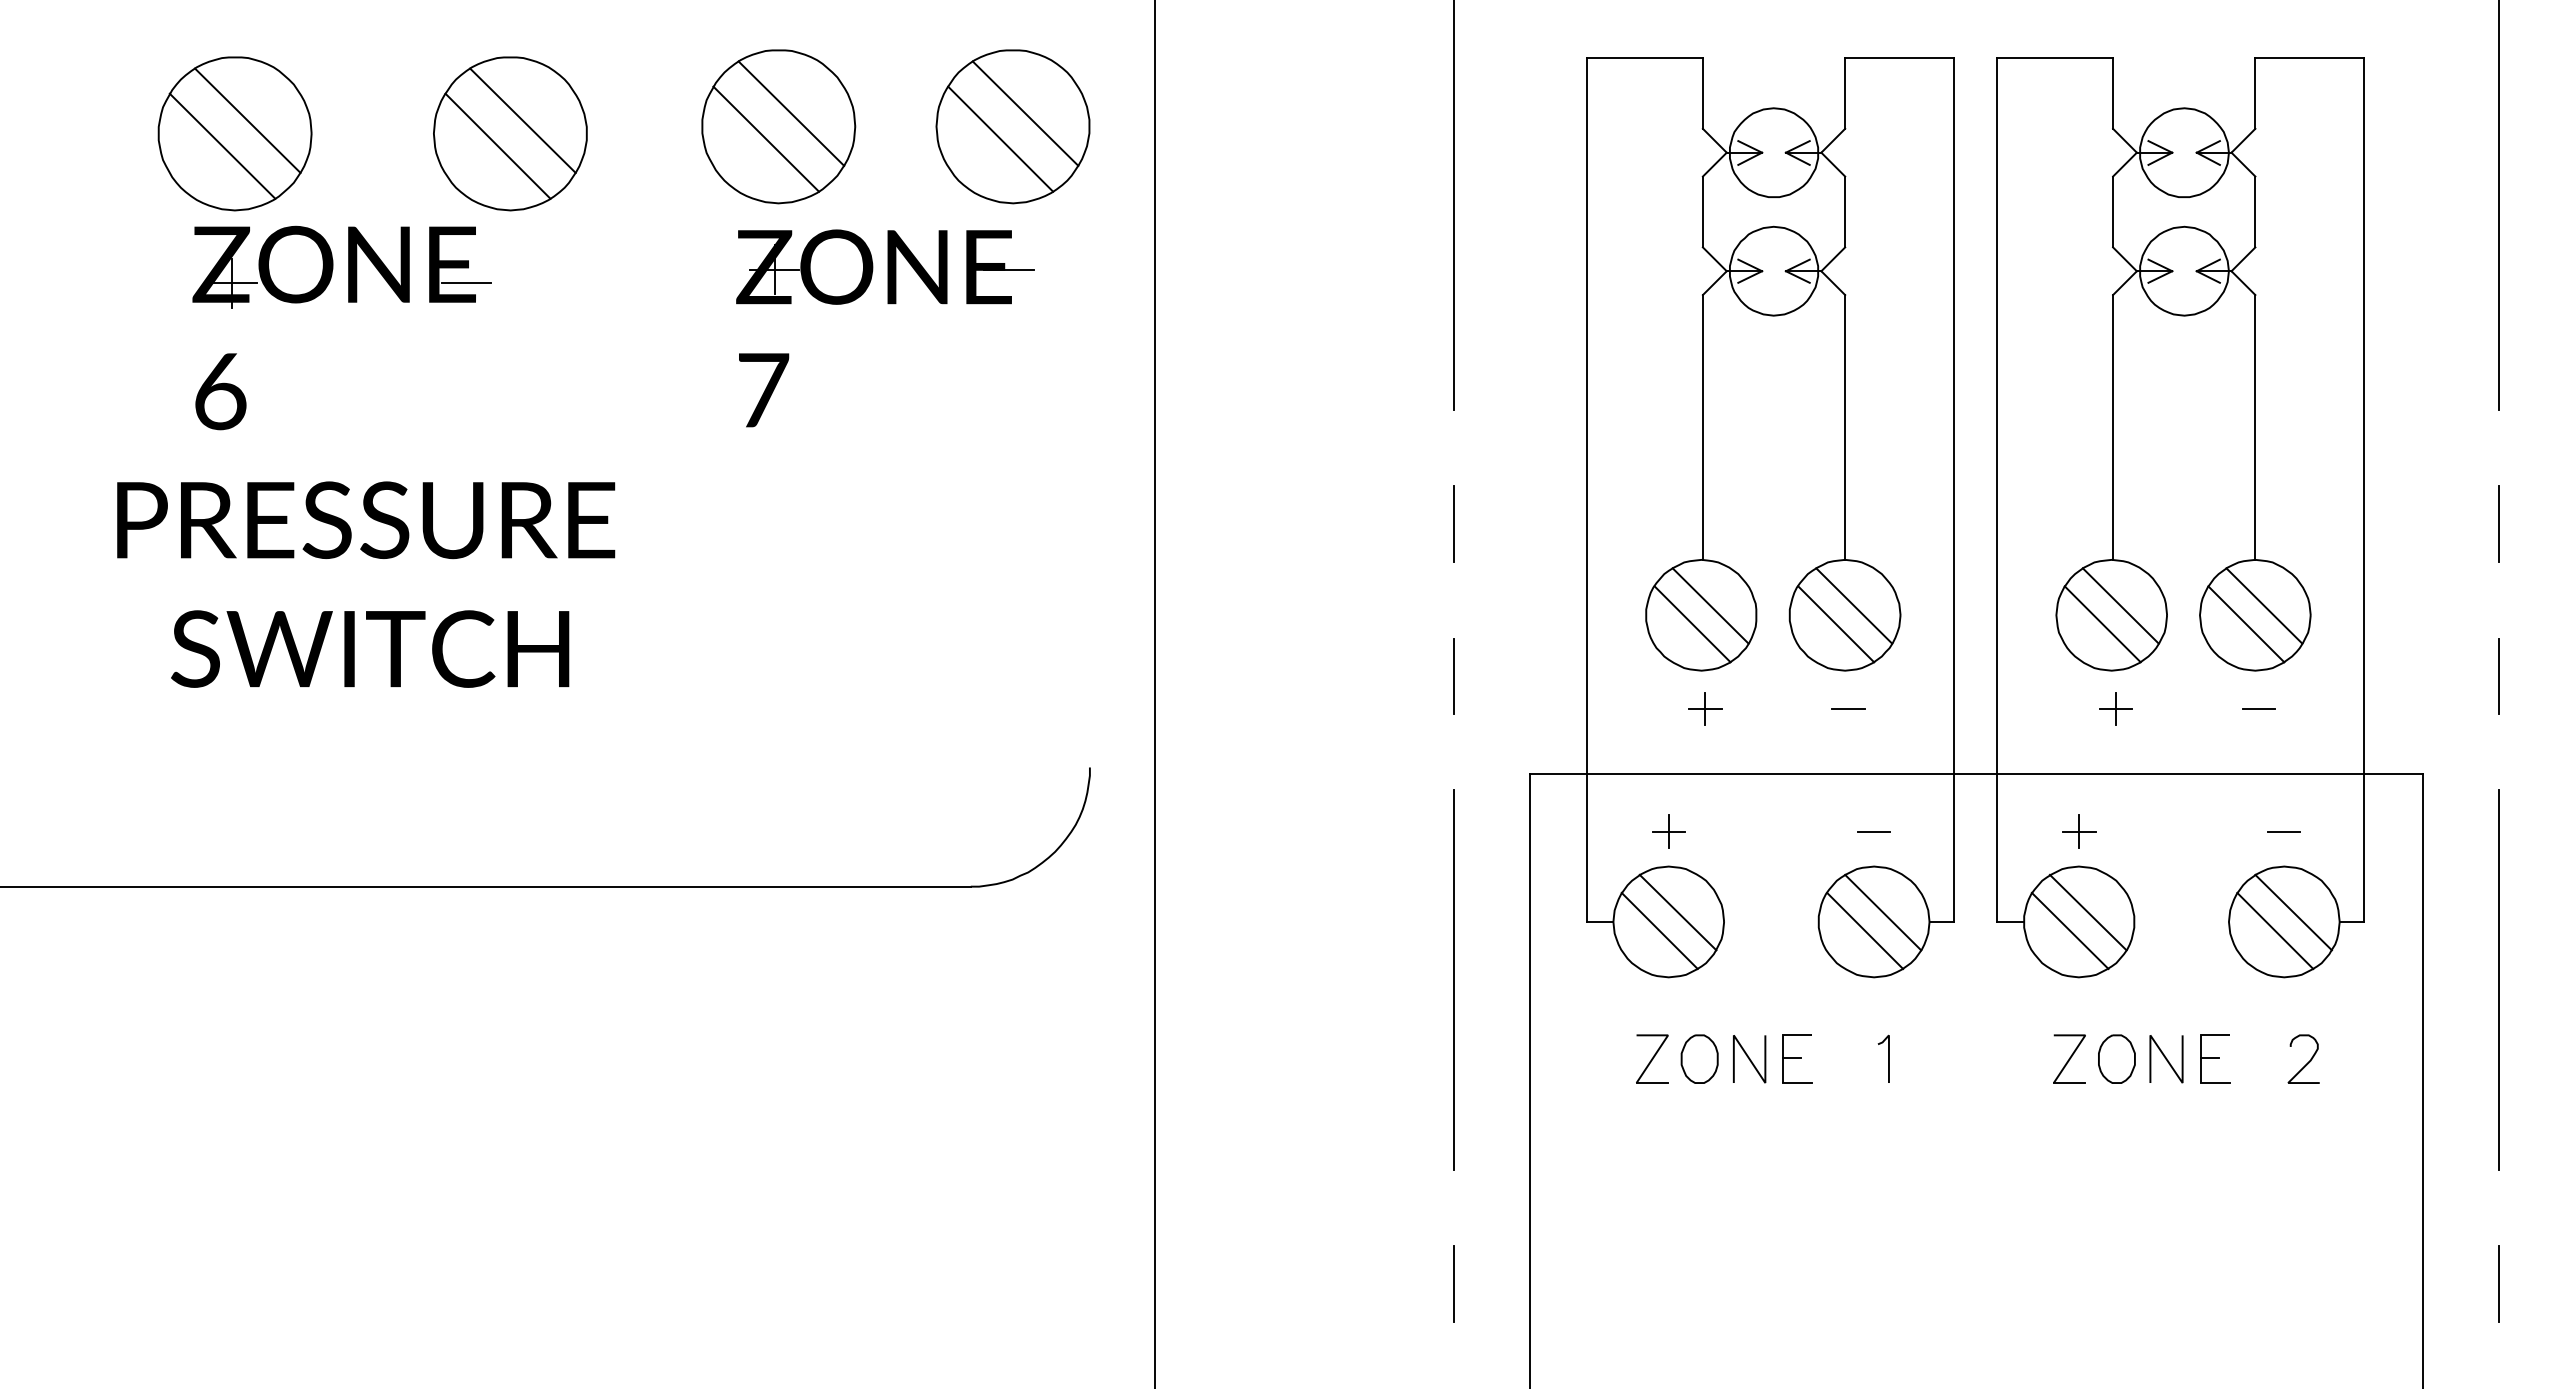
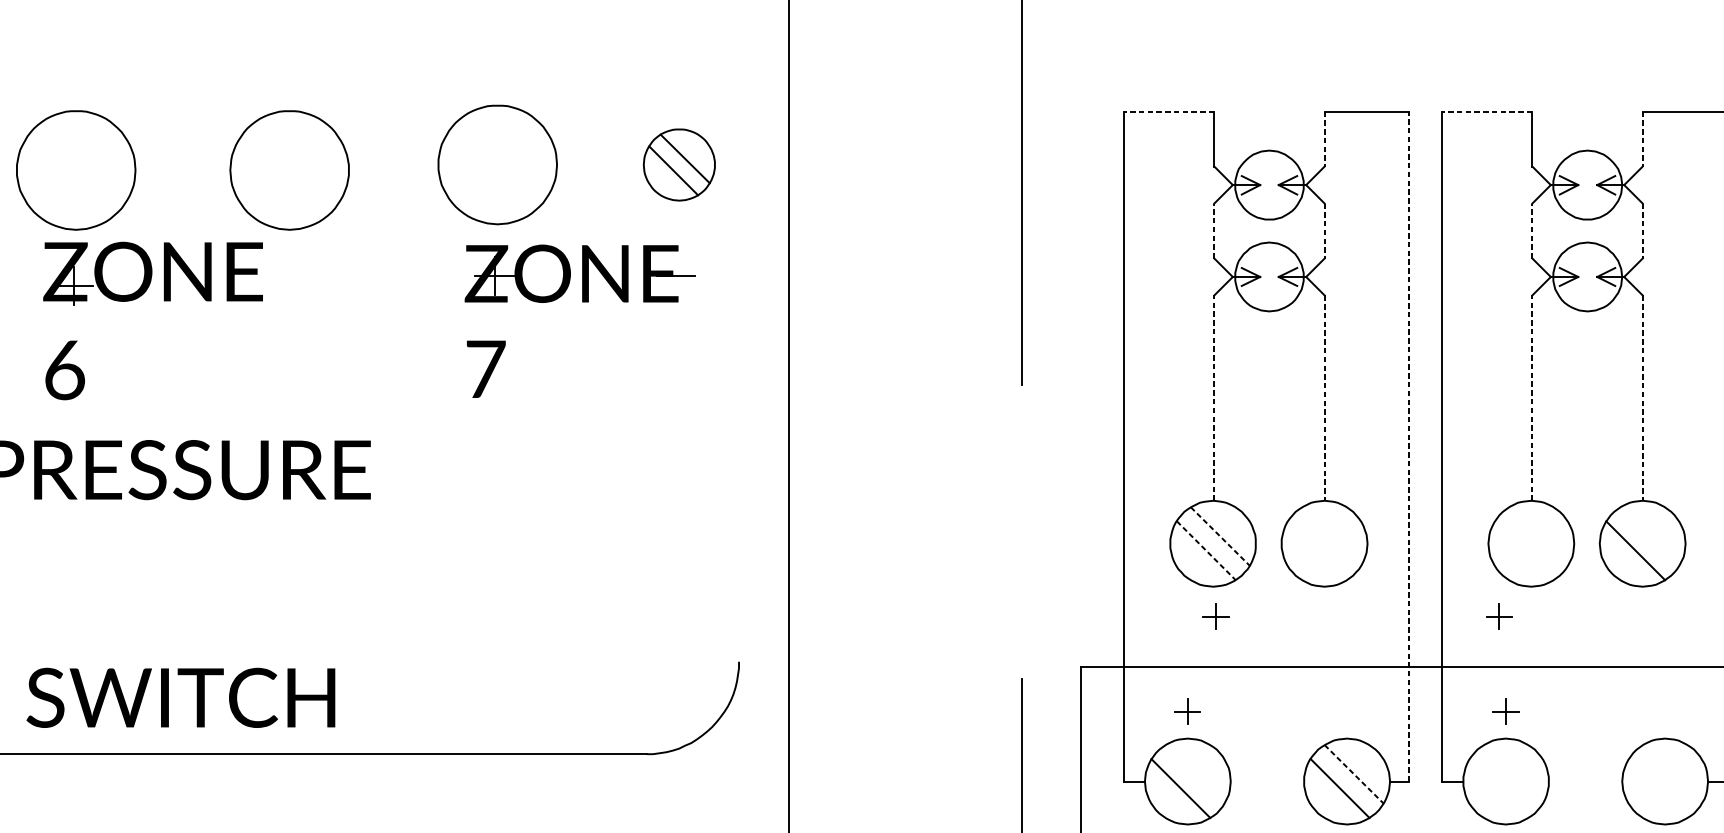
line: (1644, 58) -> (1169, 112), solid -> dashed
line: (2055, 58) -> (1487, 112), solid -> dashed
line: (1845, 93) -> (1324, 139), solid -> dashed
line: (2255, 93) -> (1642, 139), solid -> dashed
line: (791, 113) -> (507, 154), removed
line: (247, 120) -> (85, 160), removed
line: (522, 120) -> (299, 160), removed
part: (1012, 126) -> (678, 164), size x0.6
line: (766, 138) -> (488, 174), removed
line: (222, 145) -> (66, 179), removed
line: (497, 145) -> (279, 179), removed
line: (1702, 211) -> (1214, 230), solid -> dashed
line: (2113, 211) -> (1532, 230), solid -> dashed
line: (1845, 212) -> (1324, 231), solid -> dashed
line: (2255, 212) -> (1642, 231), solid -> dashed
line: (465, 283) -> (254, 286), removed
line: (1702, 426) -> (1214, 397), solid -> dashed
line: (2113, 426) -> (1532, 397), solid -> dashed
line: (1845, 427) -> (1324, 398), solid -> dashed
line: (2255, 427) -> (1642, 398), solid -> dashed
line: (1954, 489) -> (1409, 446), solid -> dashed
line: (1454, 524) -> (1021, 473), removed
line: (1710, 605) -> (1220, 536), solid -> dashed
line: (1854, 605) -> (1331, 536), removed
line: (2120, 605) -> (1538, 536), removed
line: (2264, 605) -> (1649, 536), removed
line: (1692, 624) -> (1206, 550), solid -> dashed
line: (1836, 624) -> (1317, 550), removed
line: (2102, 624) -> (1524, 550), removed
text: (370, 648) -> (181, 697), moved
line: (1454, 675) -> (1021, 590), removed
part: (2115, 708) -> (1499, 616), moved
line: (1848, 709) -> (1327, 616), removed
line: (2259, 709) -> (1645, 616), removed
line: (1874, 831) -> (1347, 711), removed
line: (2284, 831) -> (1665, 711), removed
line: (1677, 912) -> (1194, 774), removed
line: (1883, 912) -> (1354, 774), solid -> dashed
line: (2087, 912) -> (1512, 774), removed
line: (2293, 912) -> (1672, 774), removed
line: (2069, 930) -> (1498, 788), removed
line: (2275, 930) -> (1658, 788), removed

